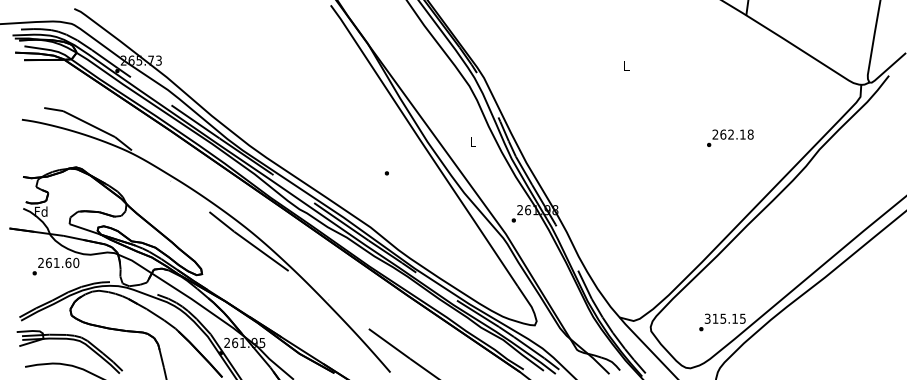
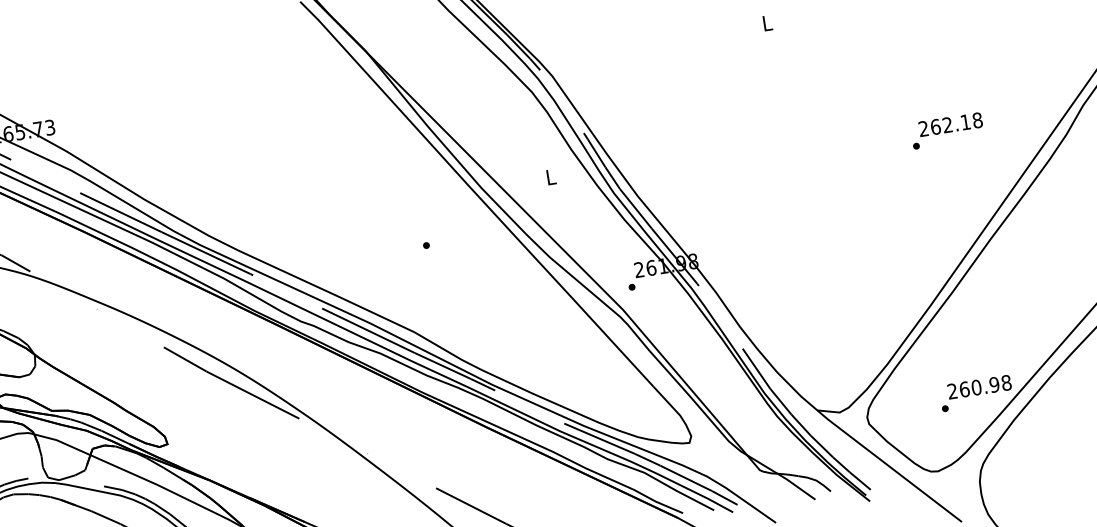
text: (730, 137) -> (947, 129), moved
text: (724, 318) -> (978, 386), 315.15 -> 260.98

